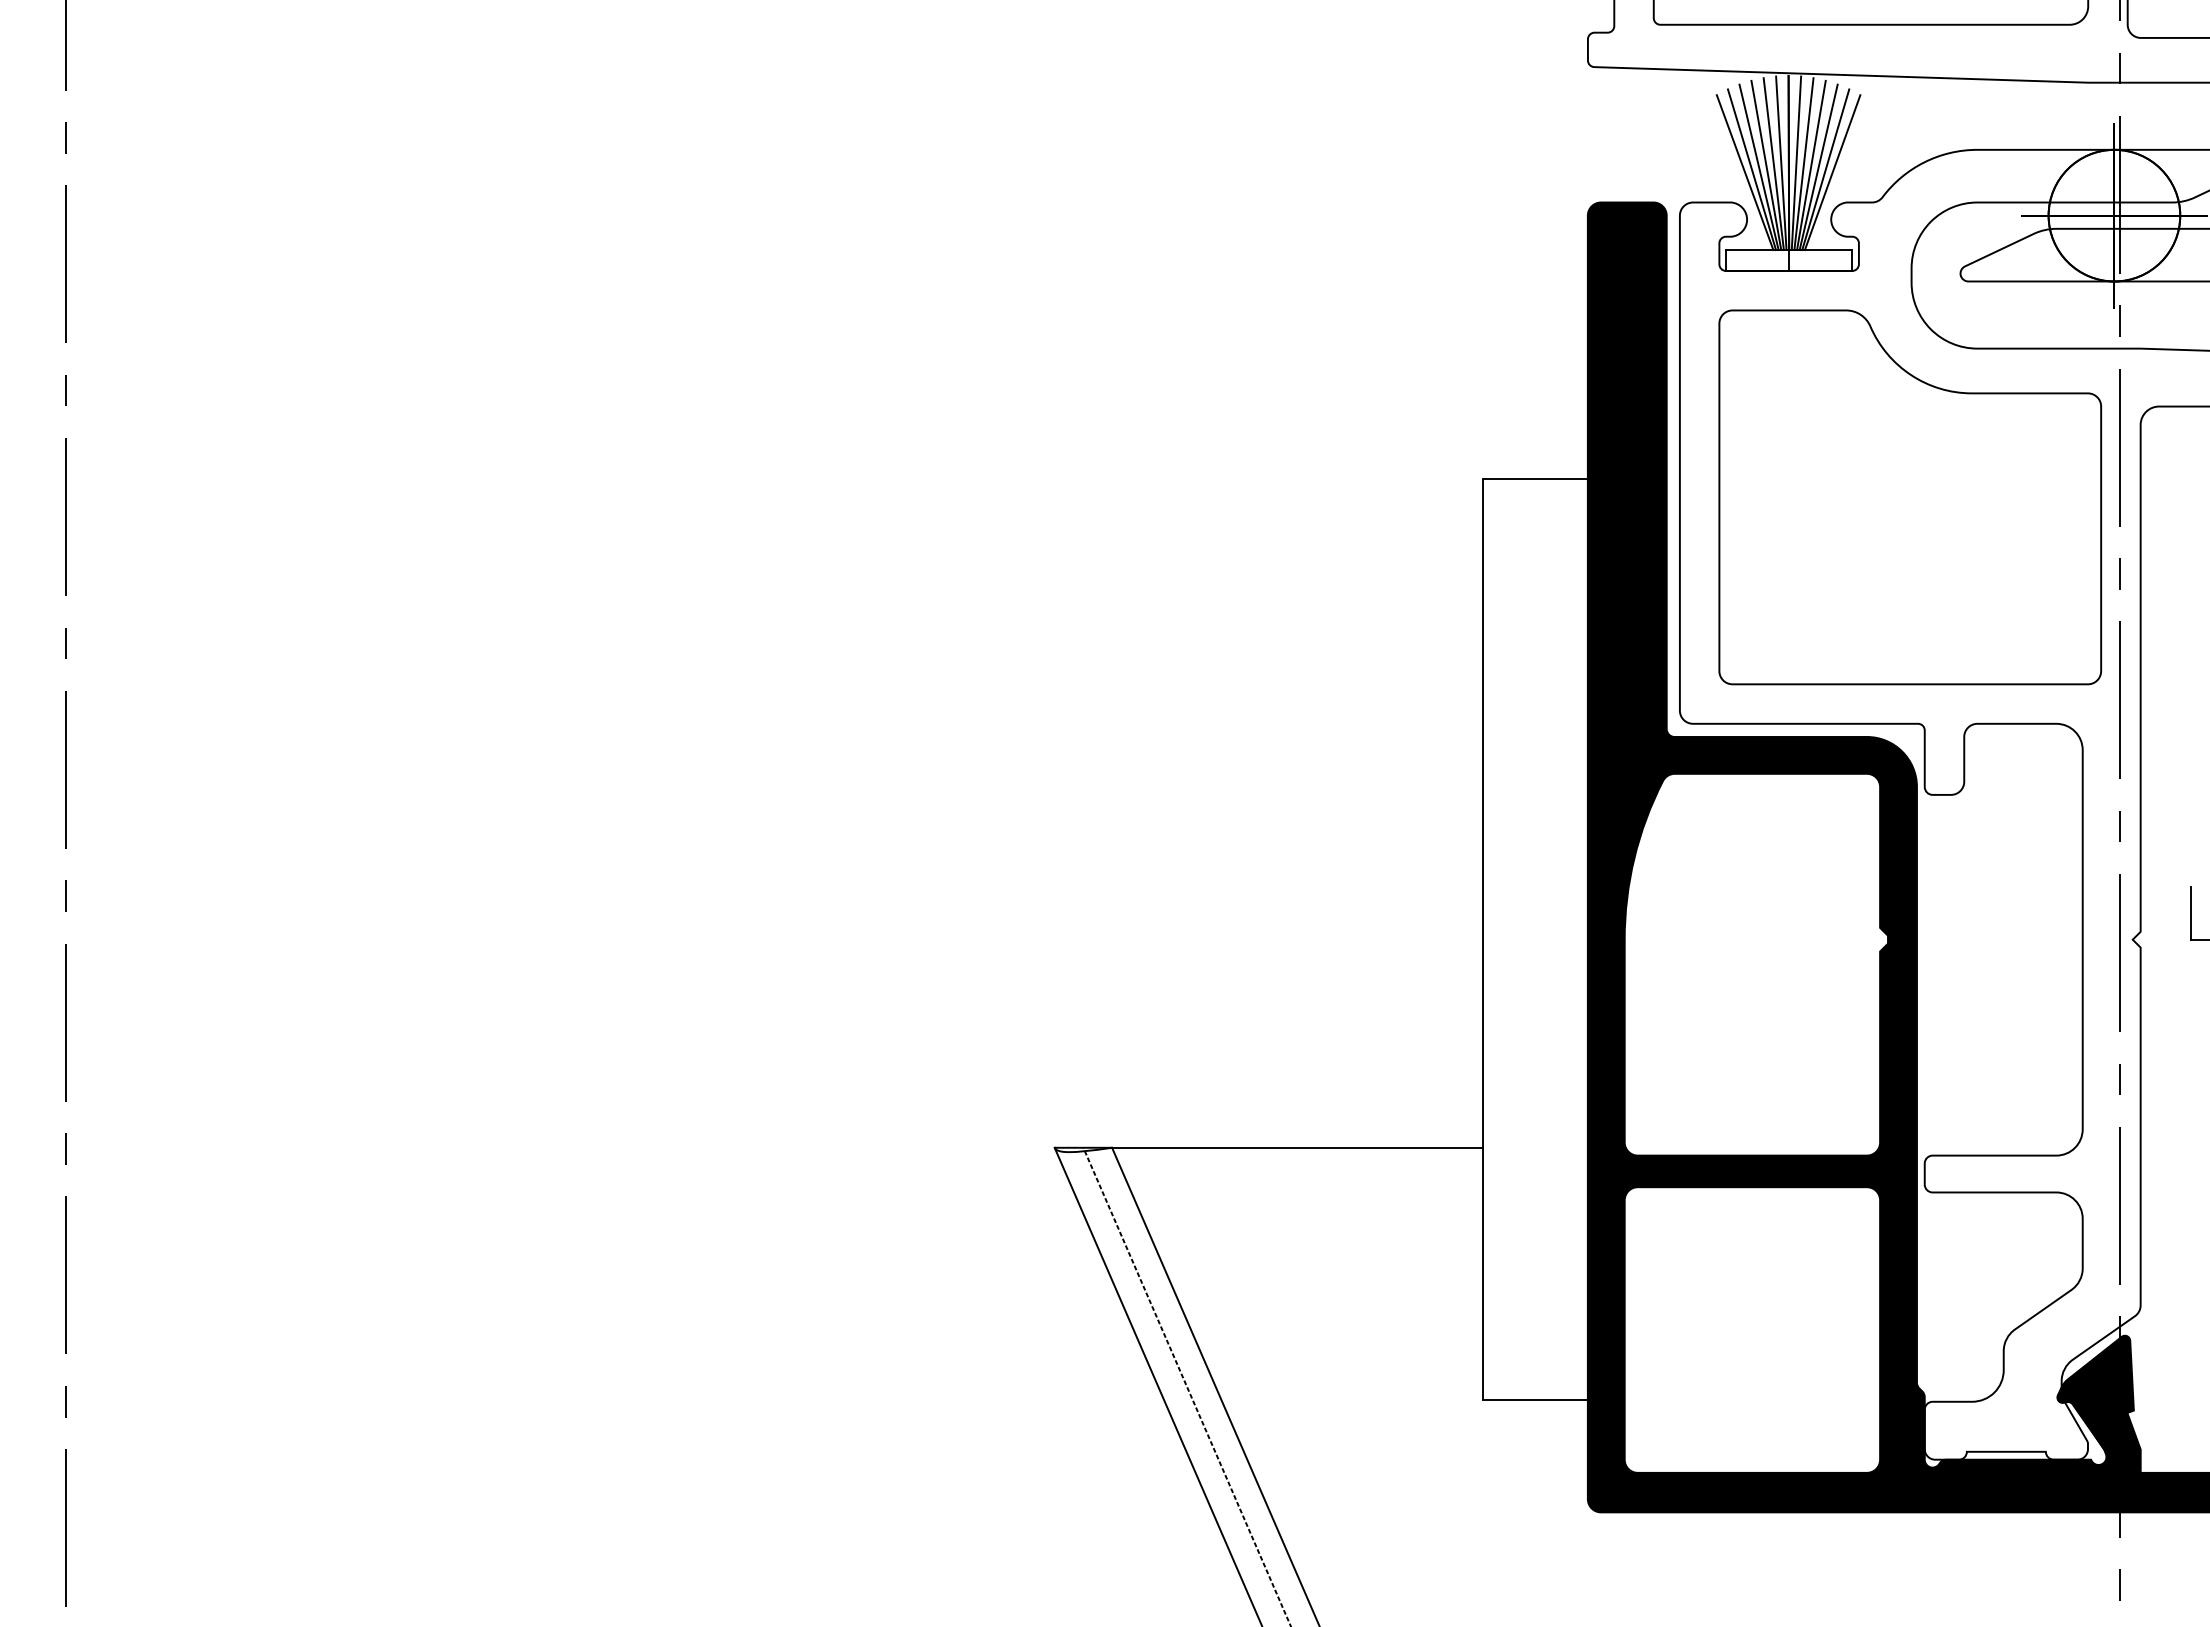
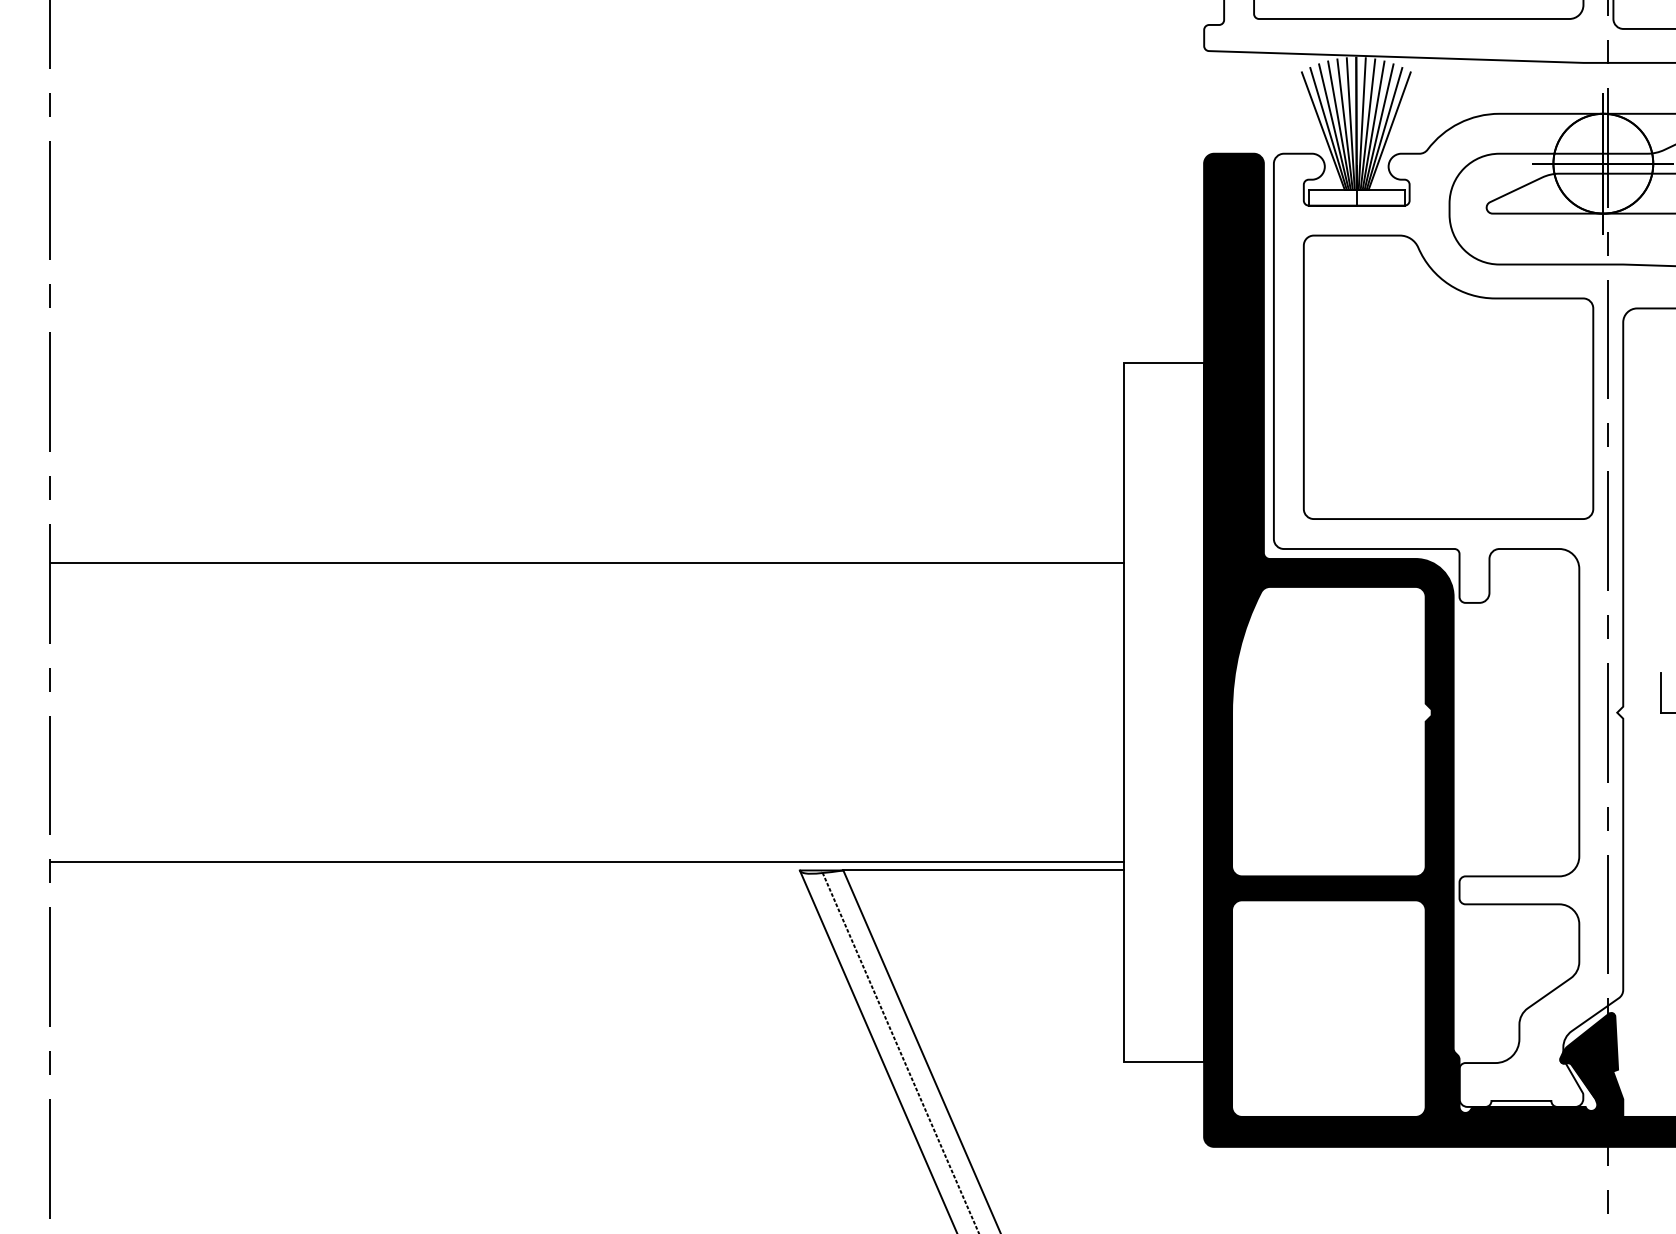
line: (774, 742) -> (587, 563), added
line: (774, 1137) -> (587, 862), added

